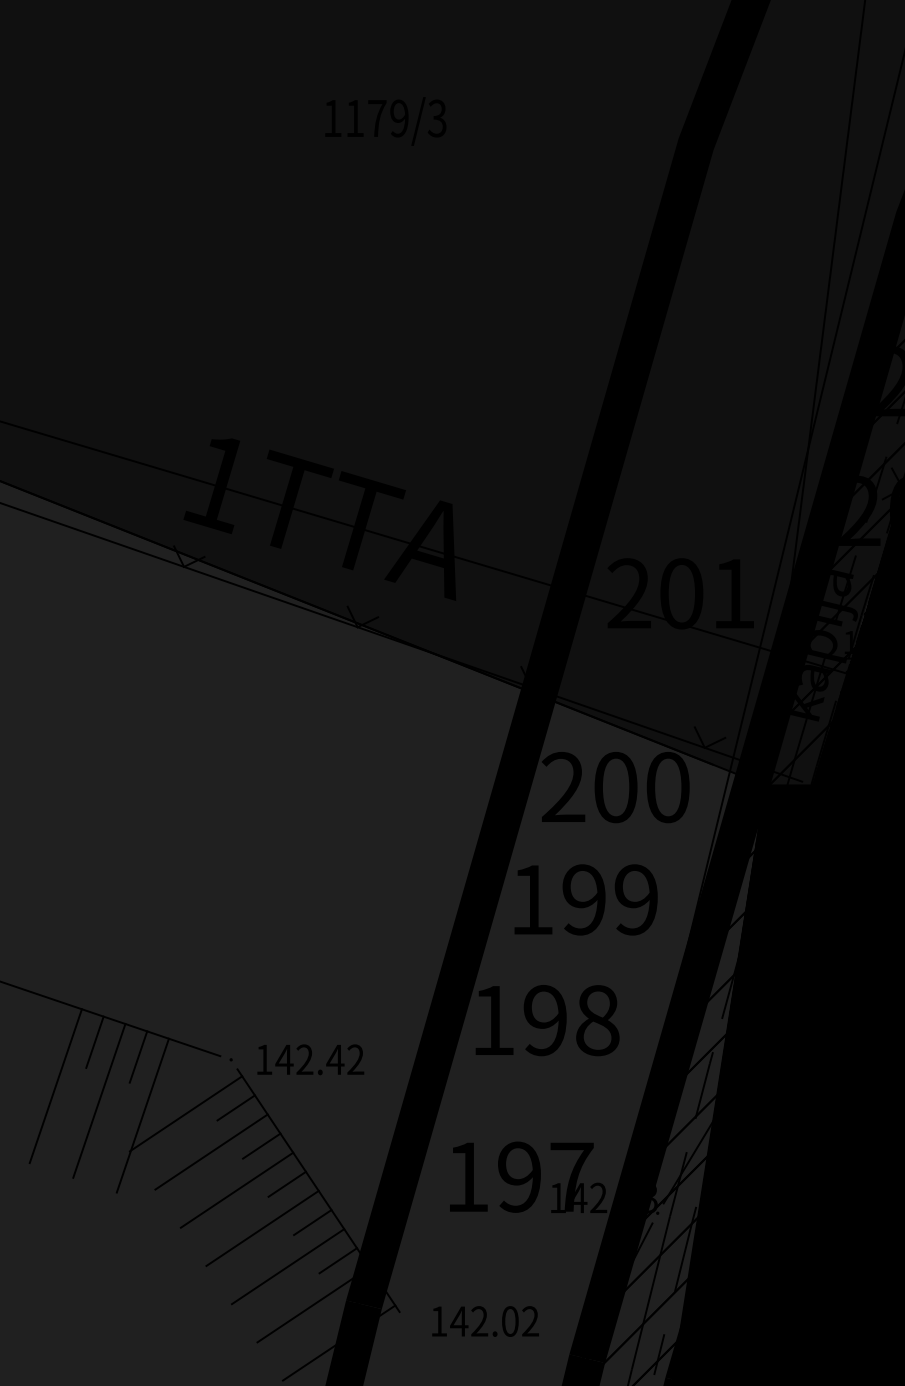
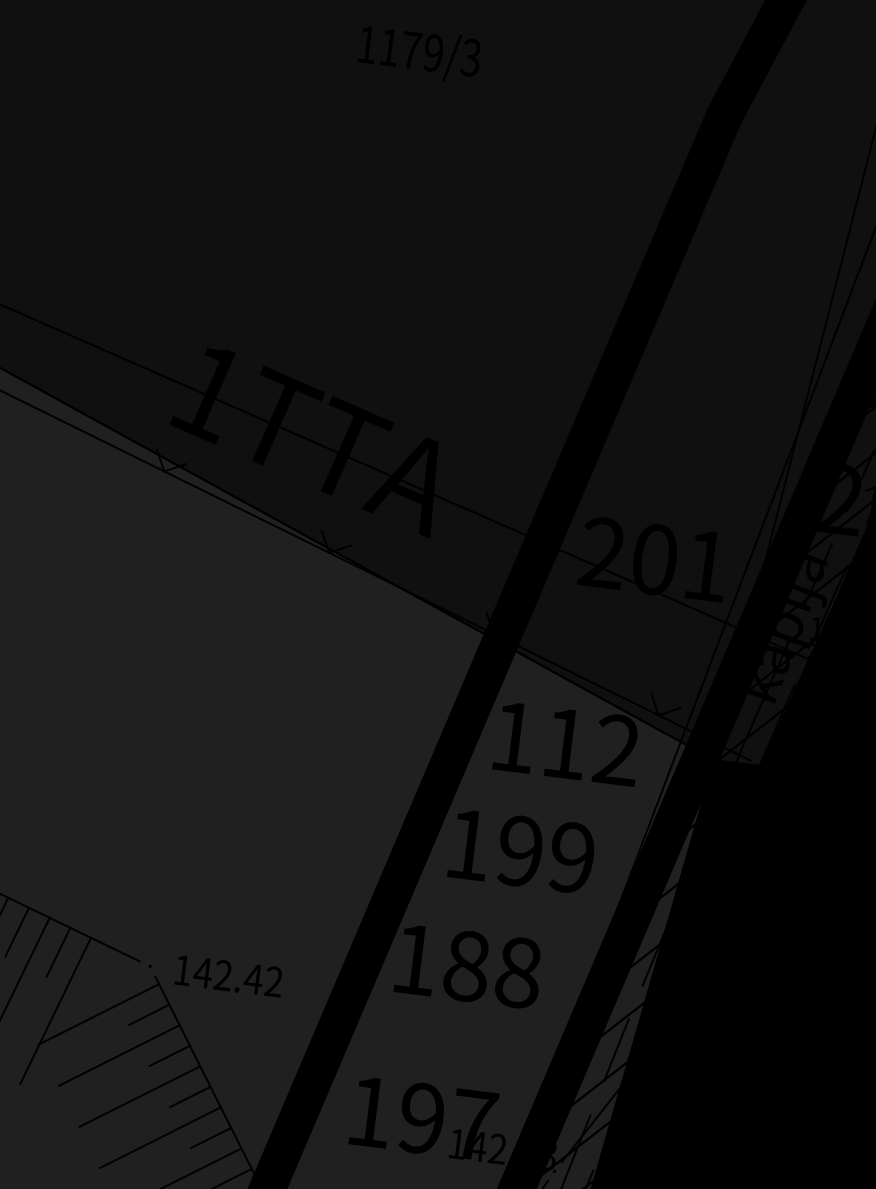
text: (615, 787) -> (565, 743), 200 -> 112
text: (545, 1020) -> (466, 966), 198 -> 188

